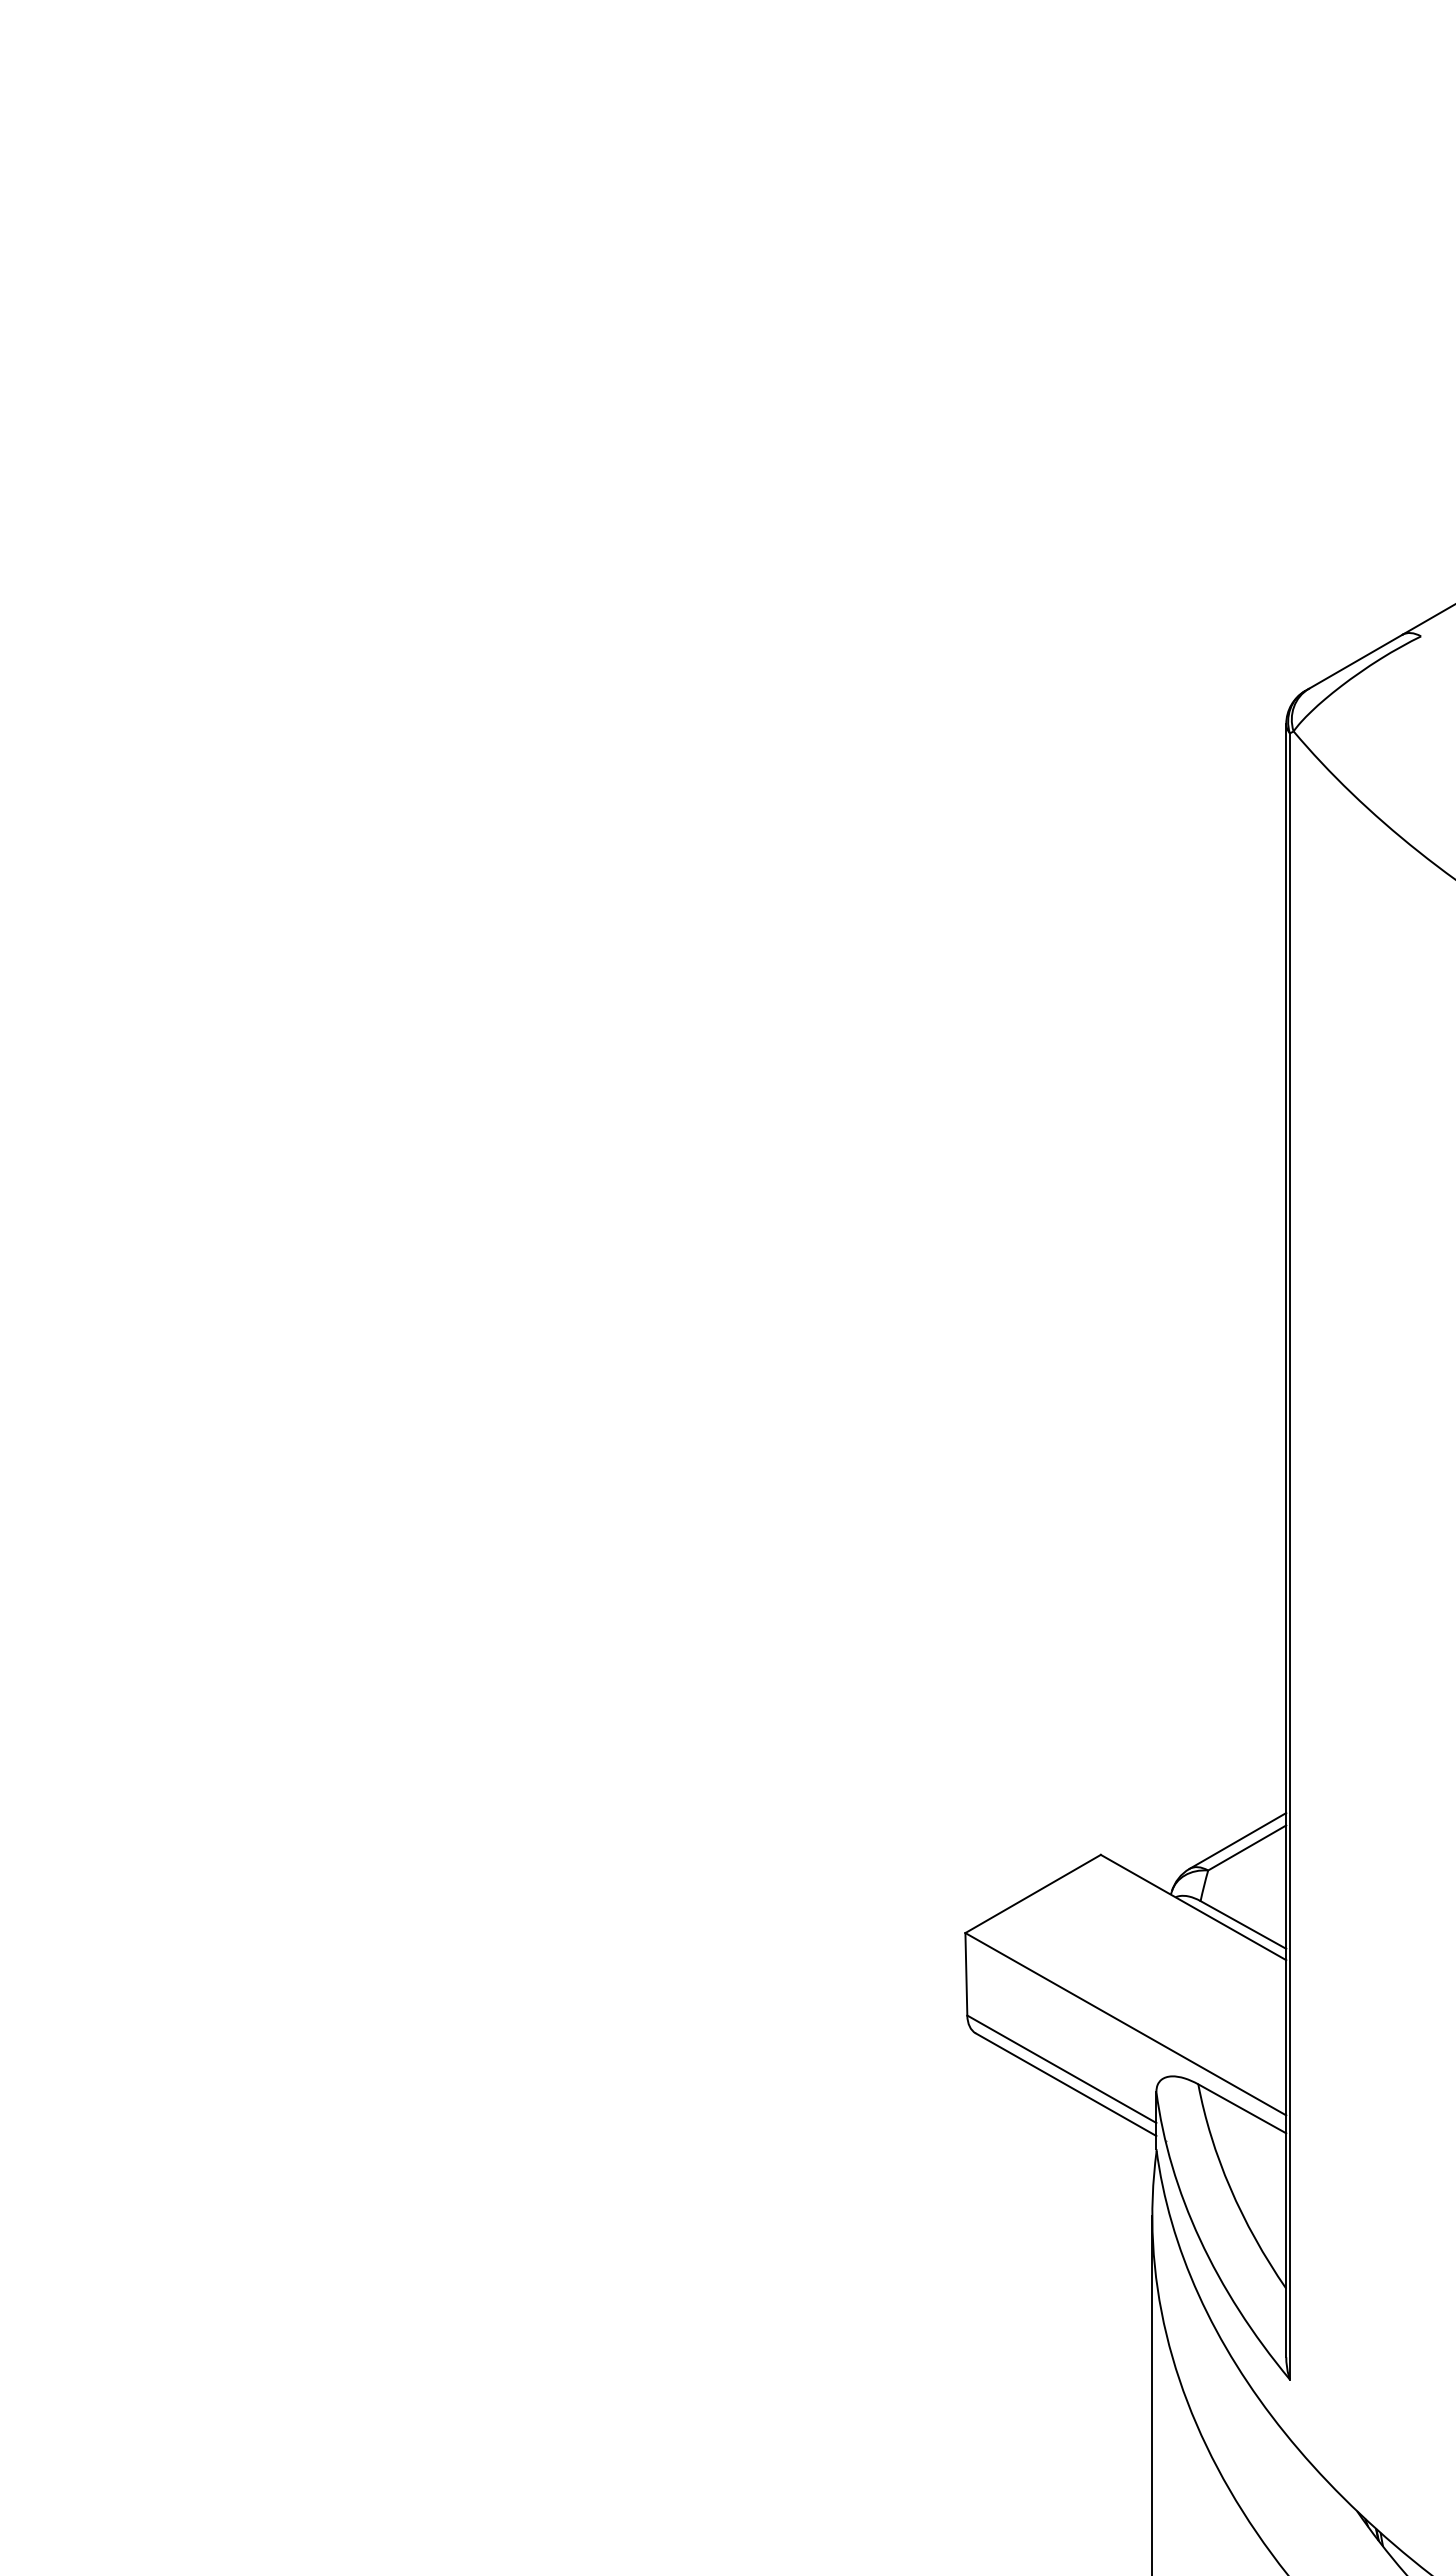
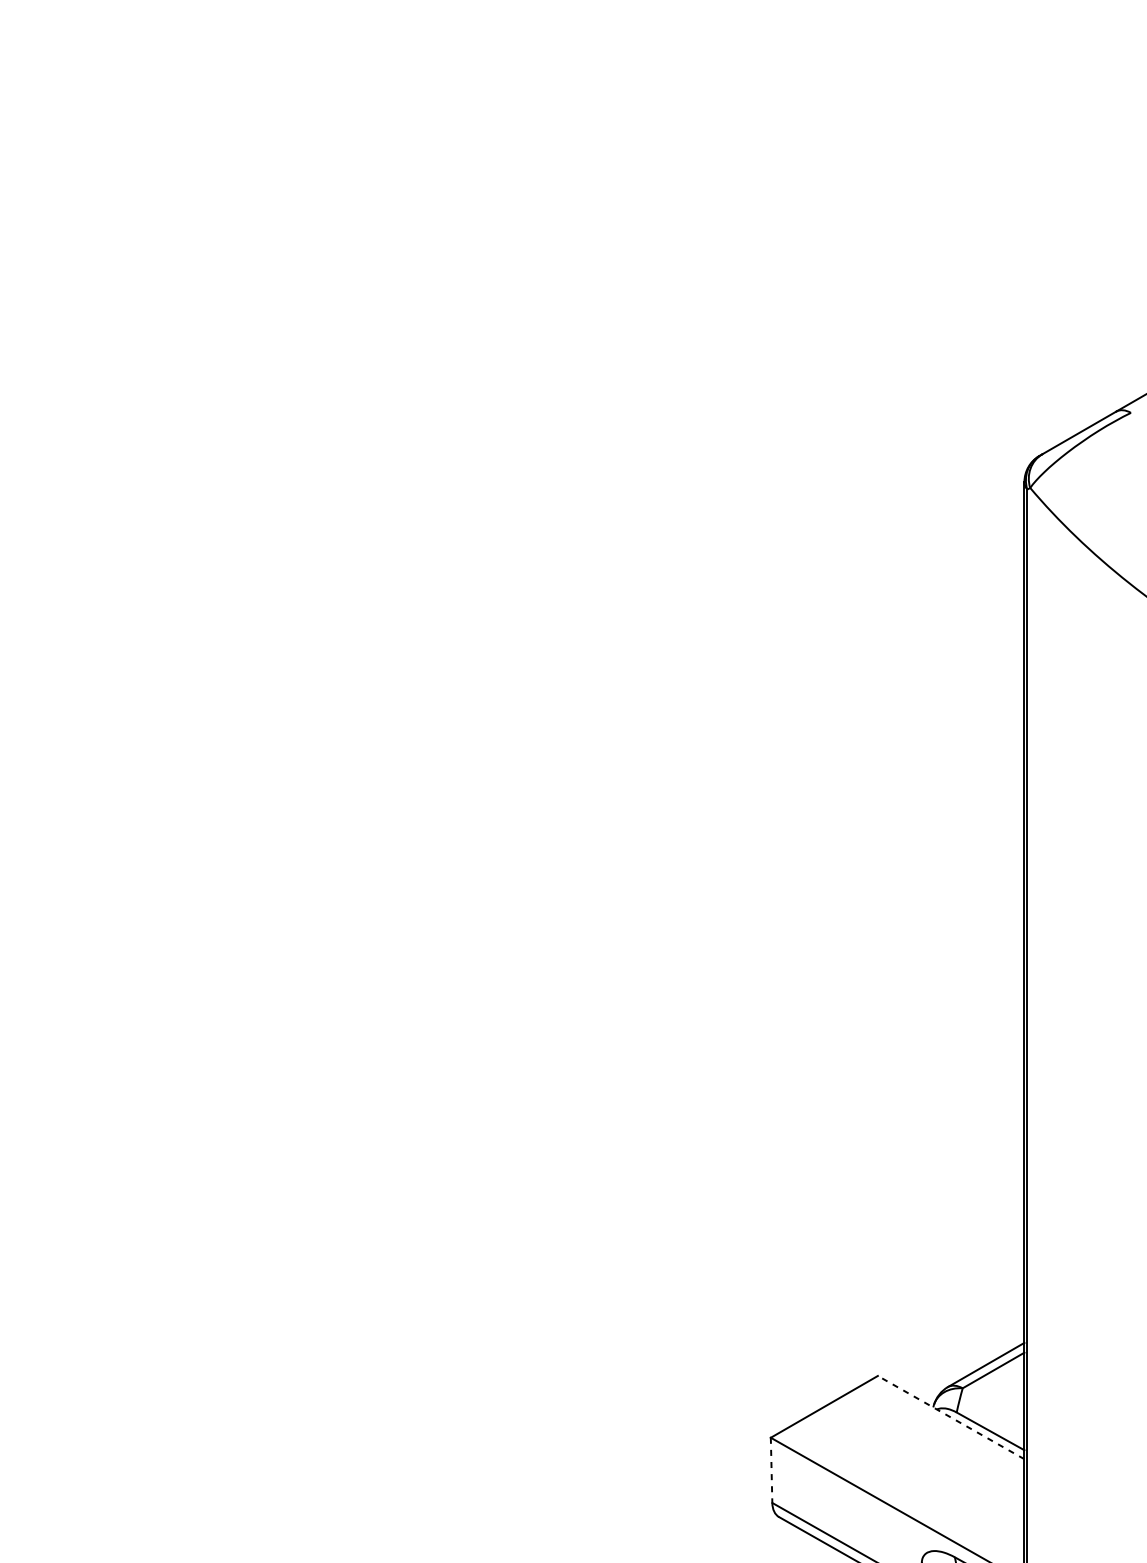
line: (1193, 1907) -> (951, 1417), solid -> dashed
line: (966, 1974) -> (771, 1470), solid -> dashed

